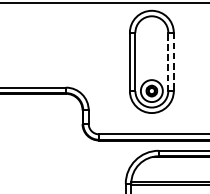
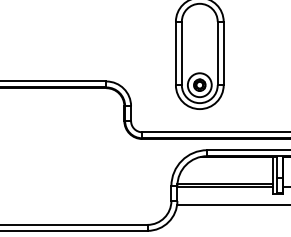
line: (168, 61) -> (217, 53), dashed -> solid
line: (173, 61) -> (223, 53), dashed -> solid

